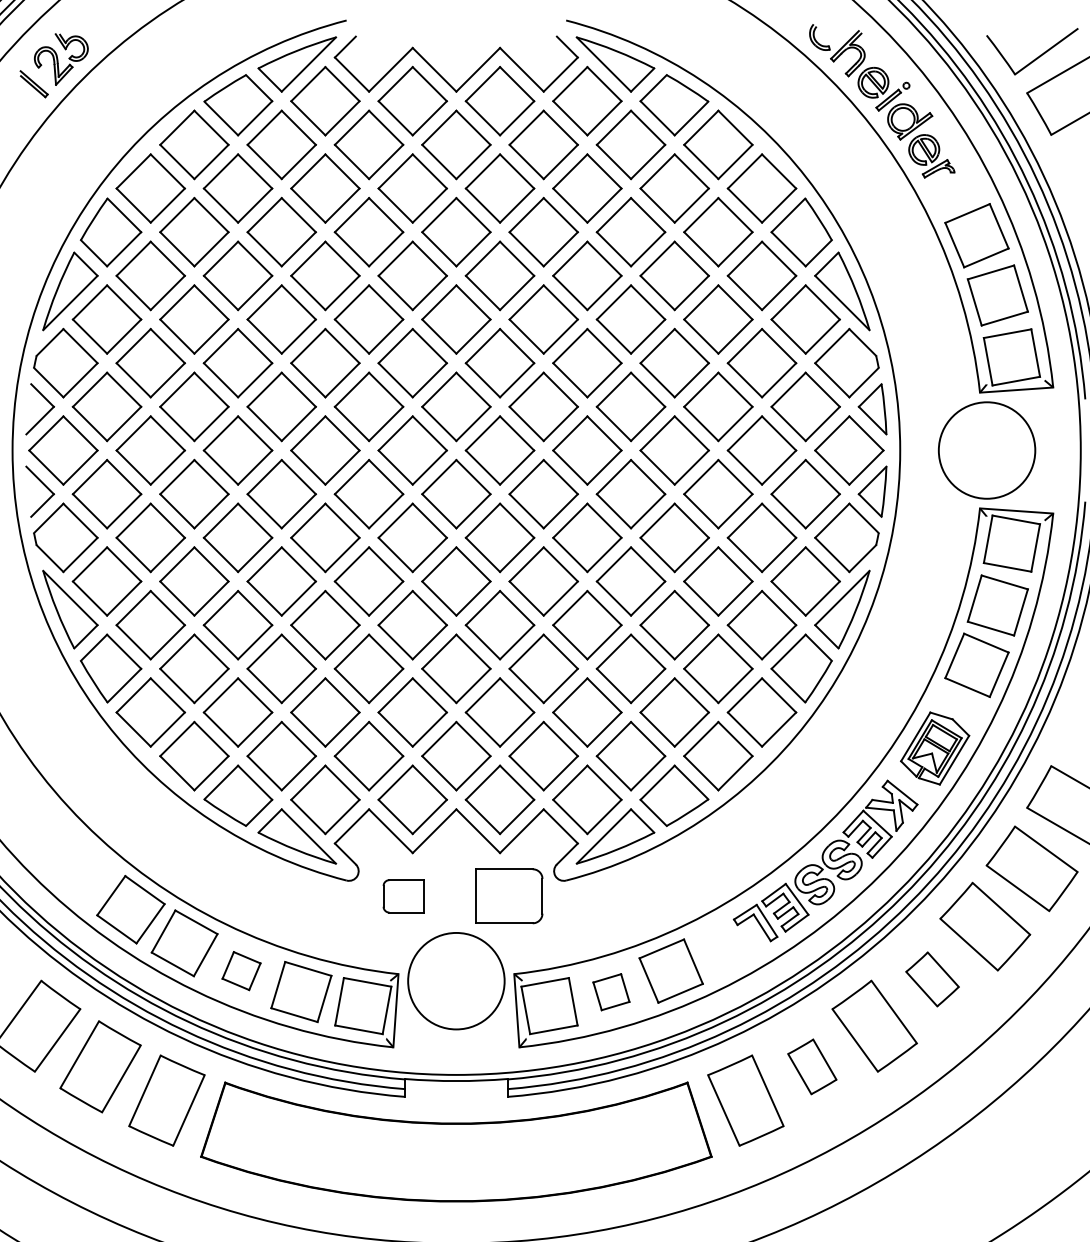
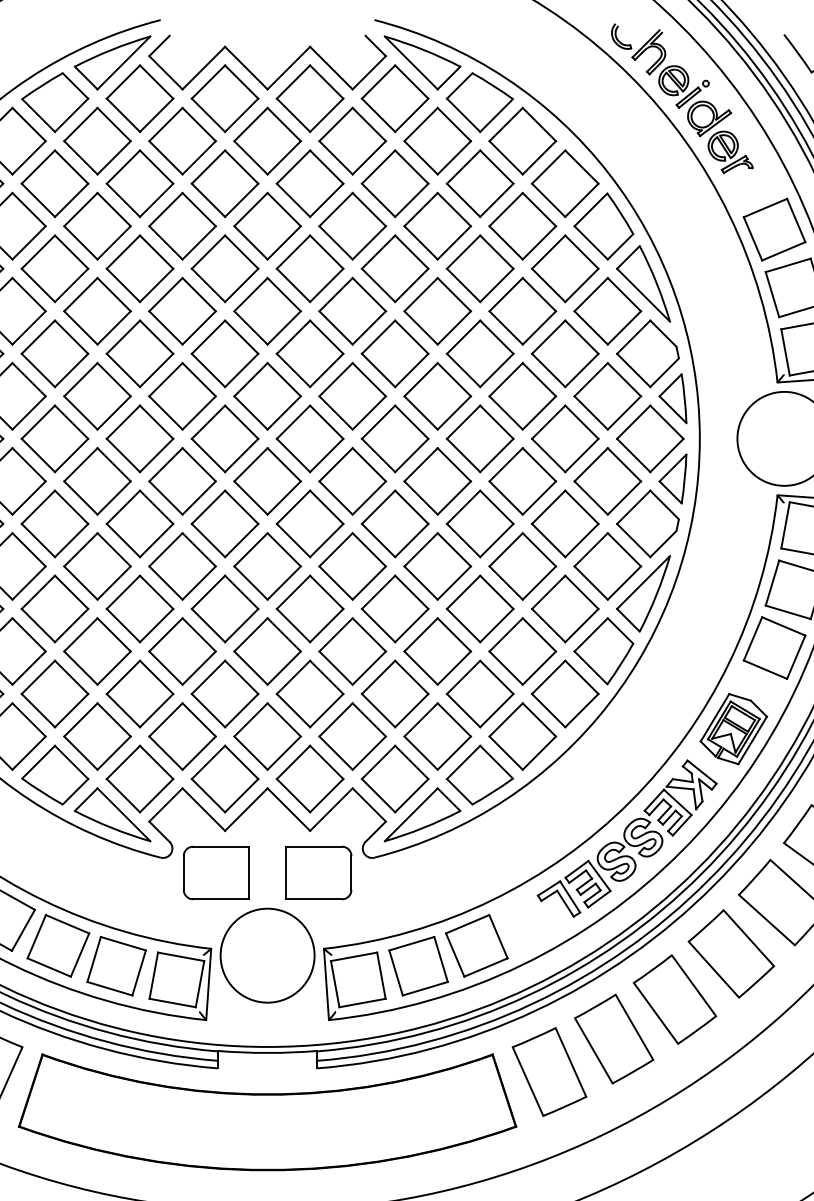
part: (403, 896) -> (216, 873), size x1.67
part: (241, 970) -> (58, 945), size x1.67
part: (932, 979) -> (731, 954), size x1.67
part: (611, 992) -> (418, 966), size x1.67
part: (812, 1066) -> (614, 1038), size x1.67

